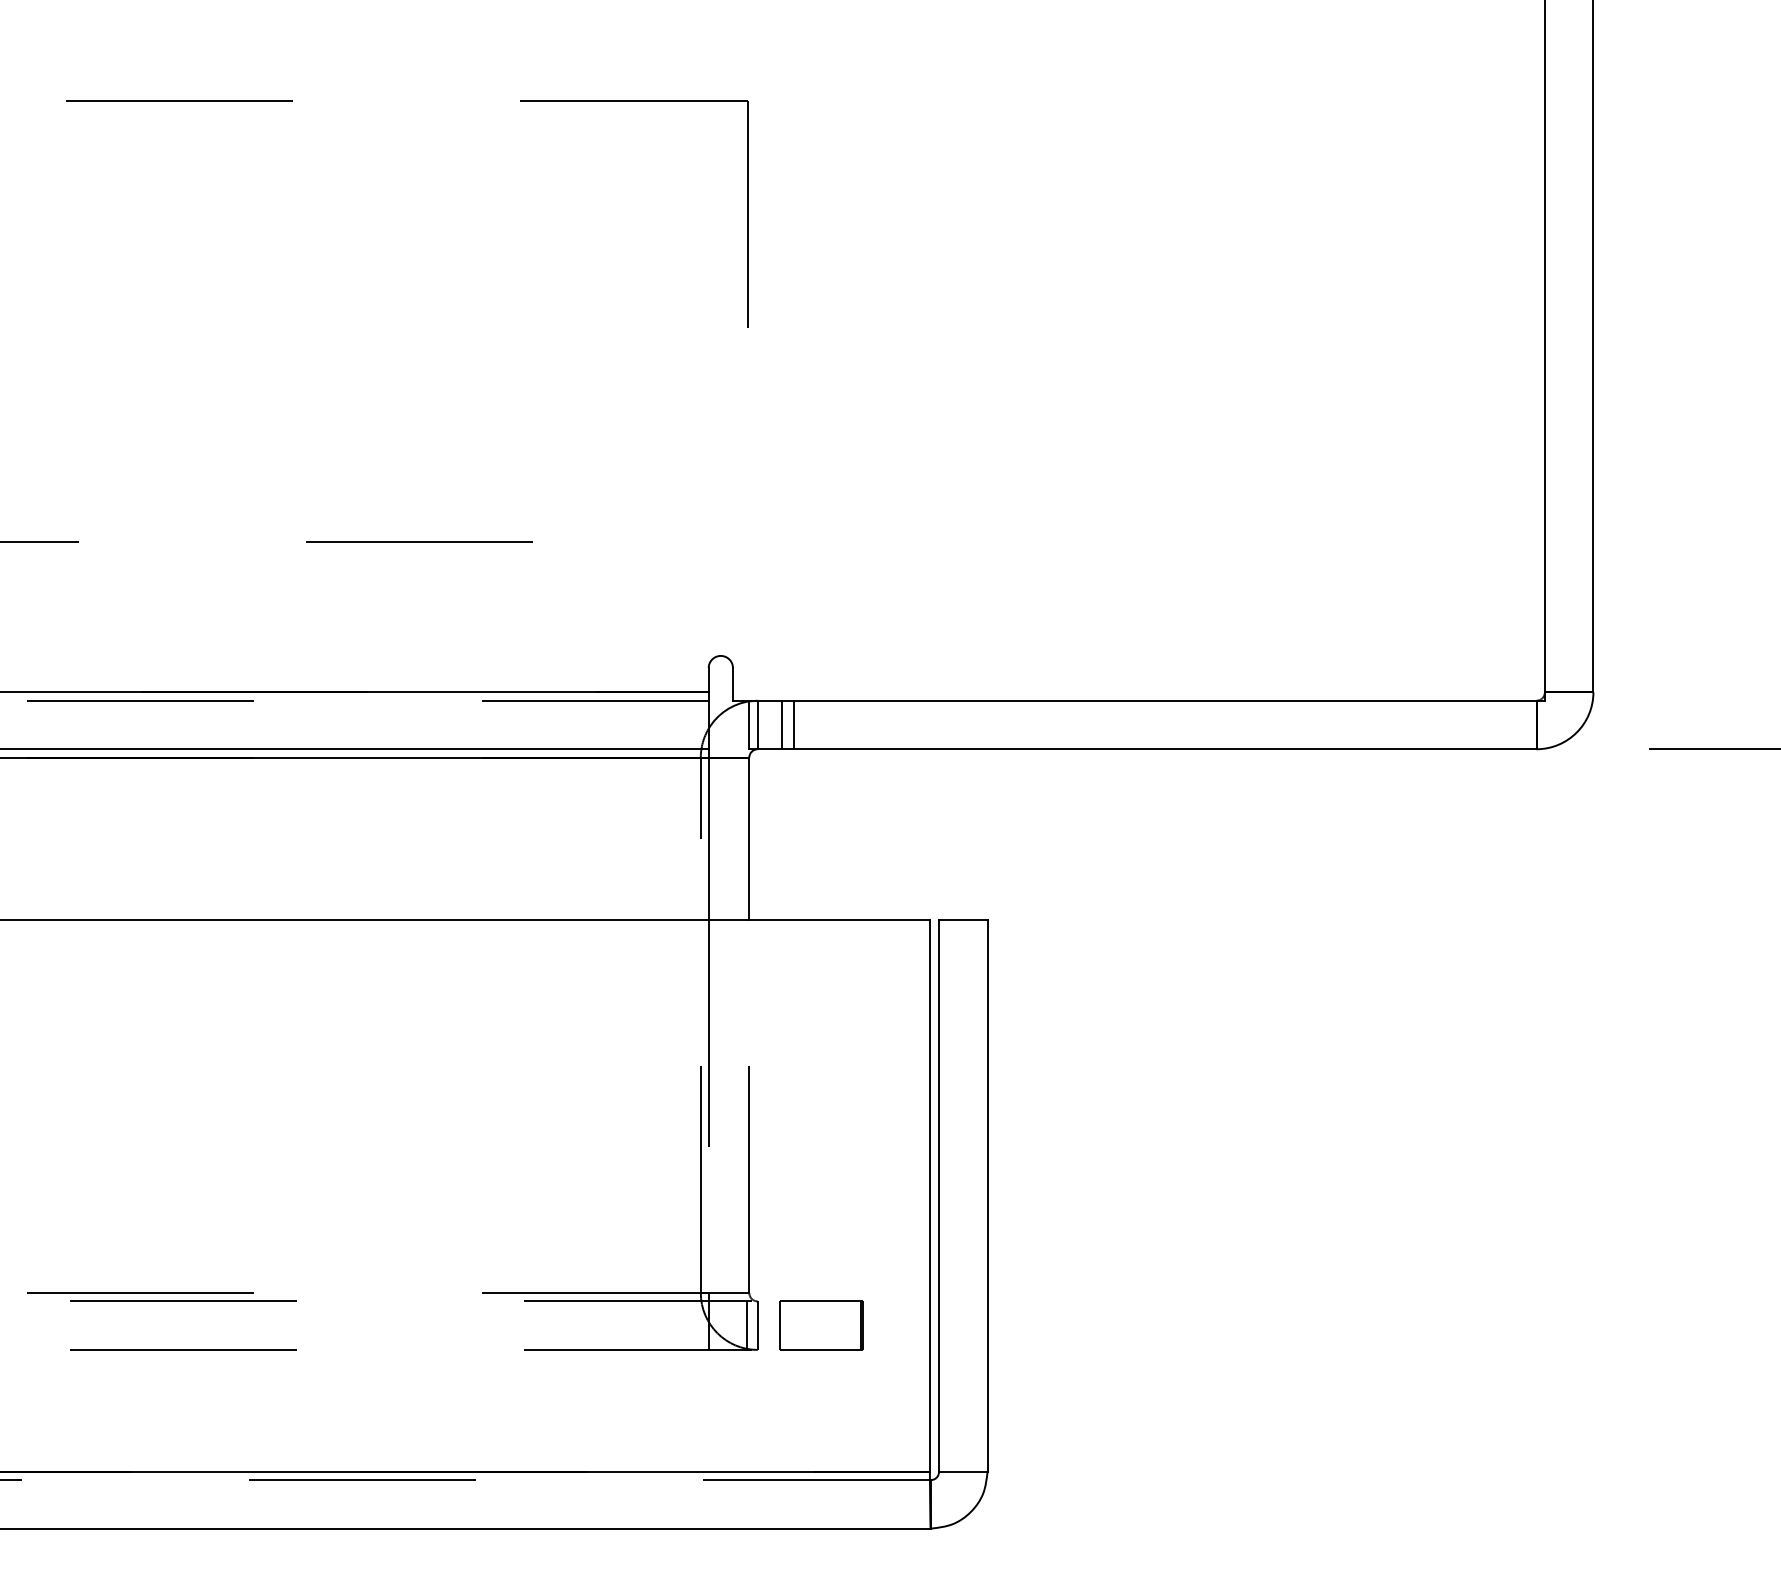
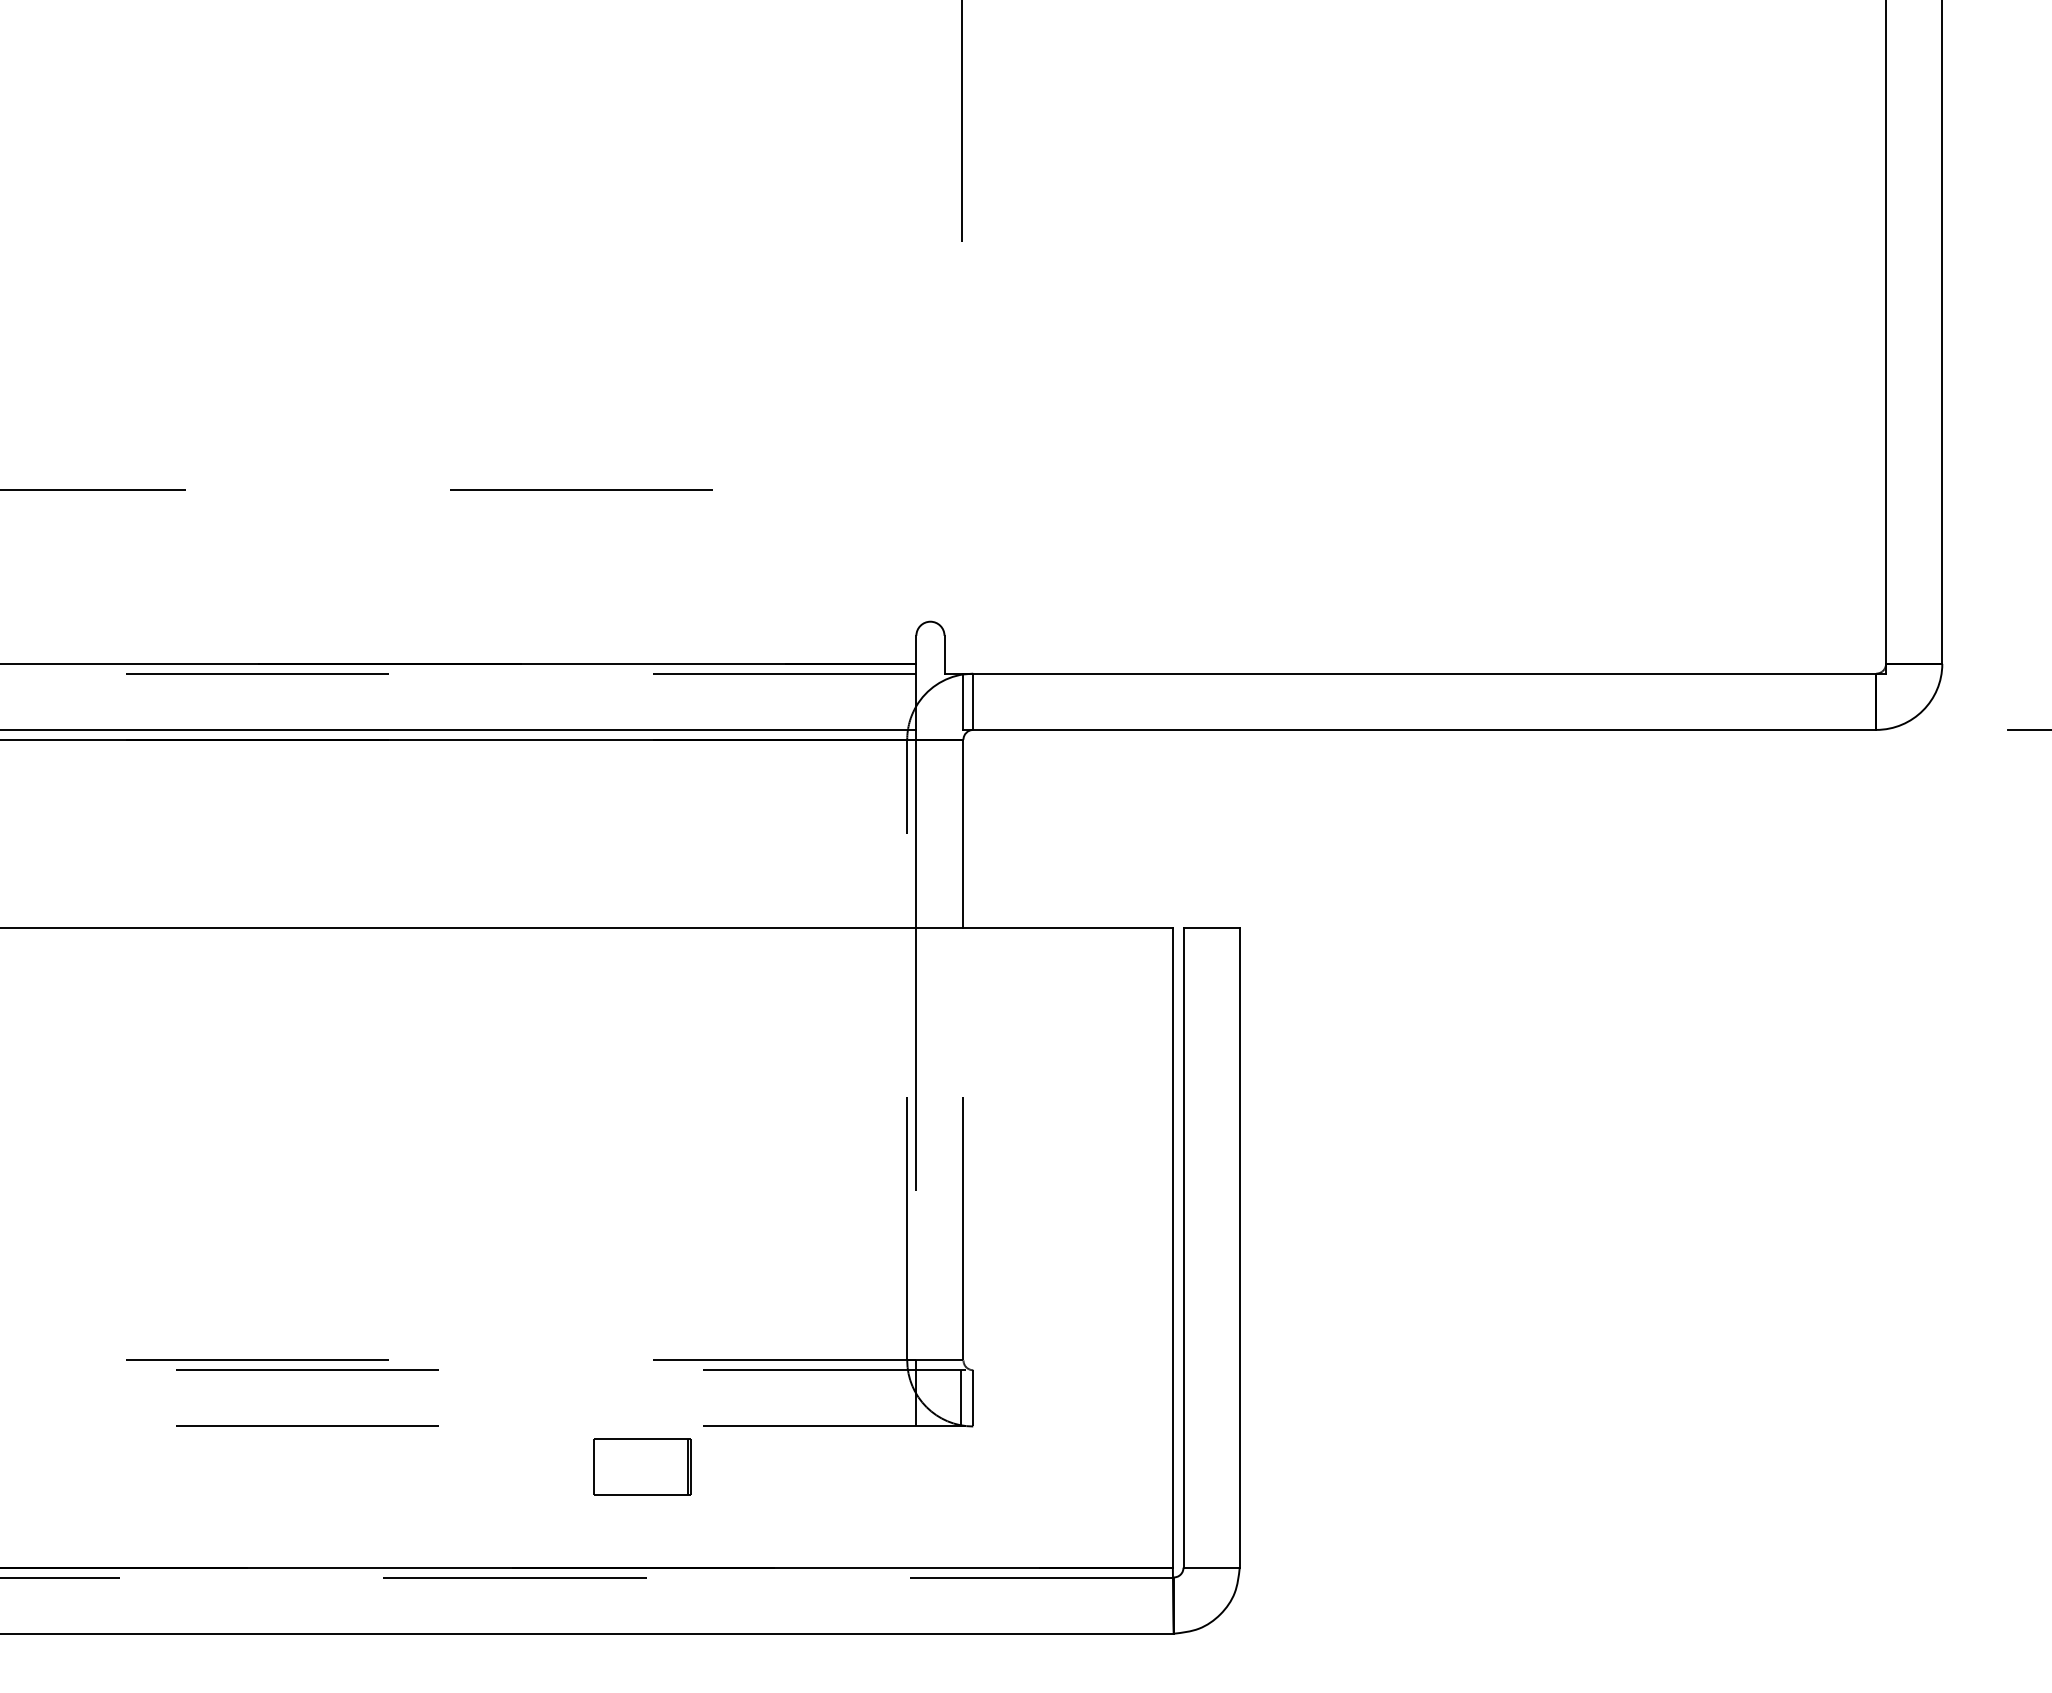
line: (781, 724) -> (1000, 701), removed
line: (794, 724) -> (1015, 701), removed
part: (821, 1325) -> (642, 1466), moved

